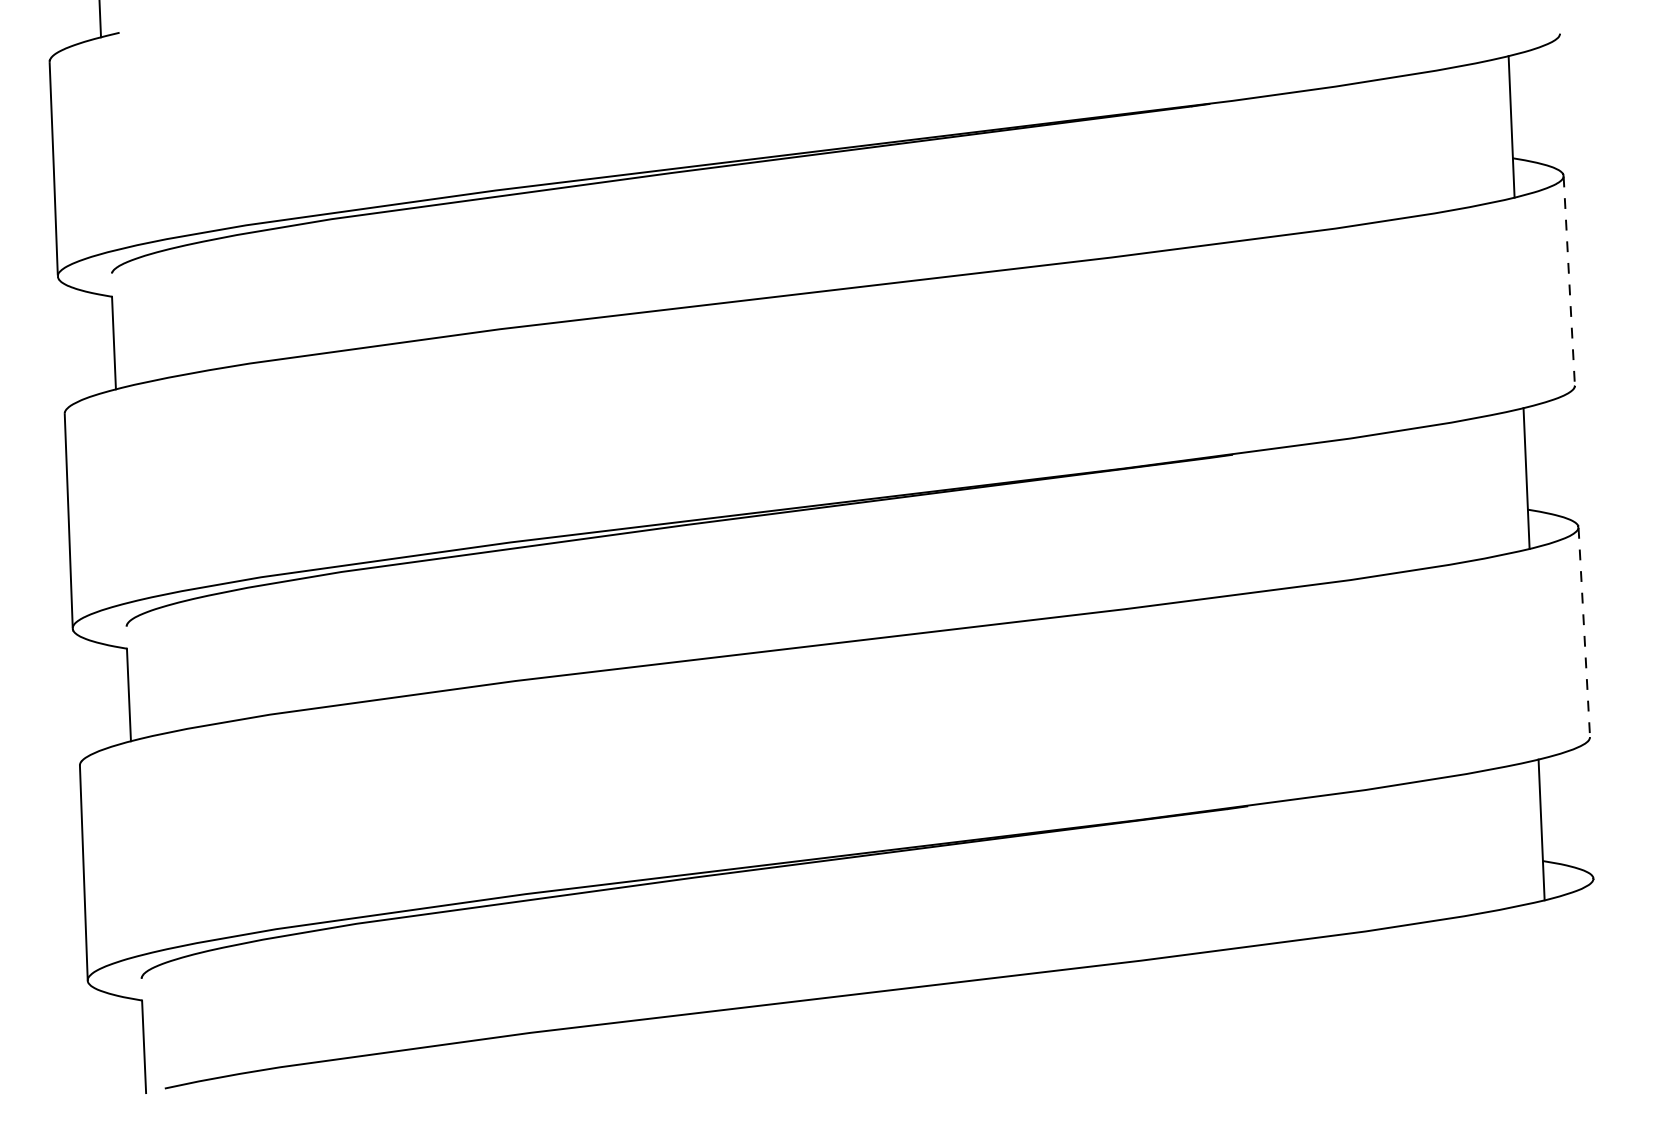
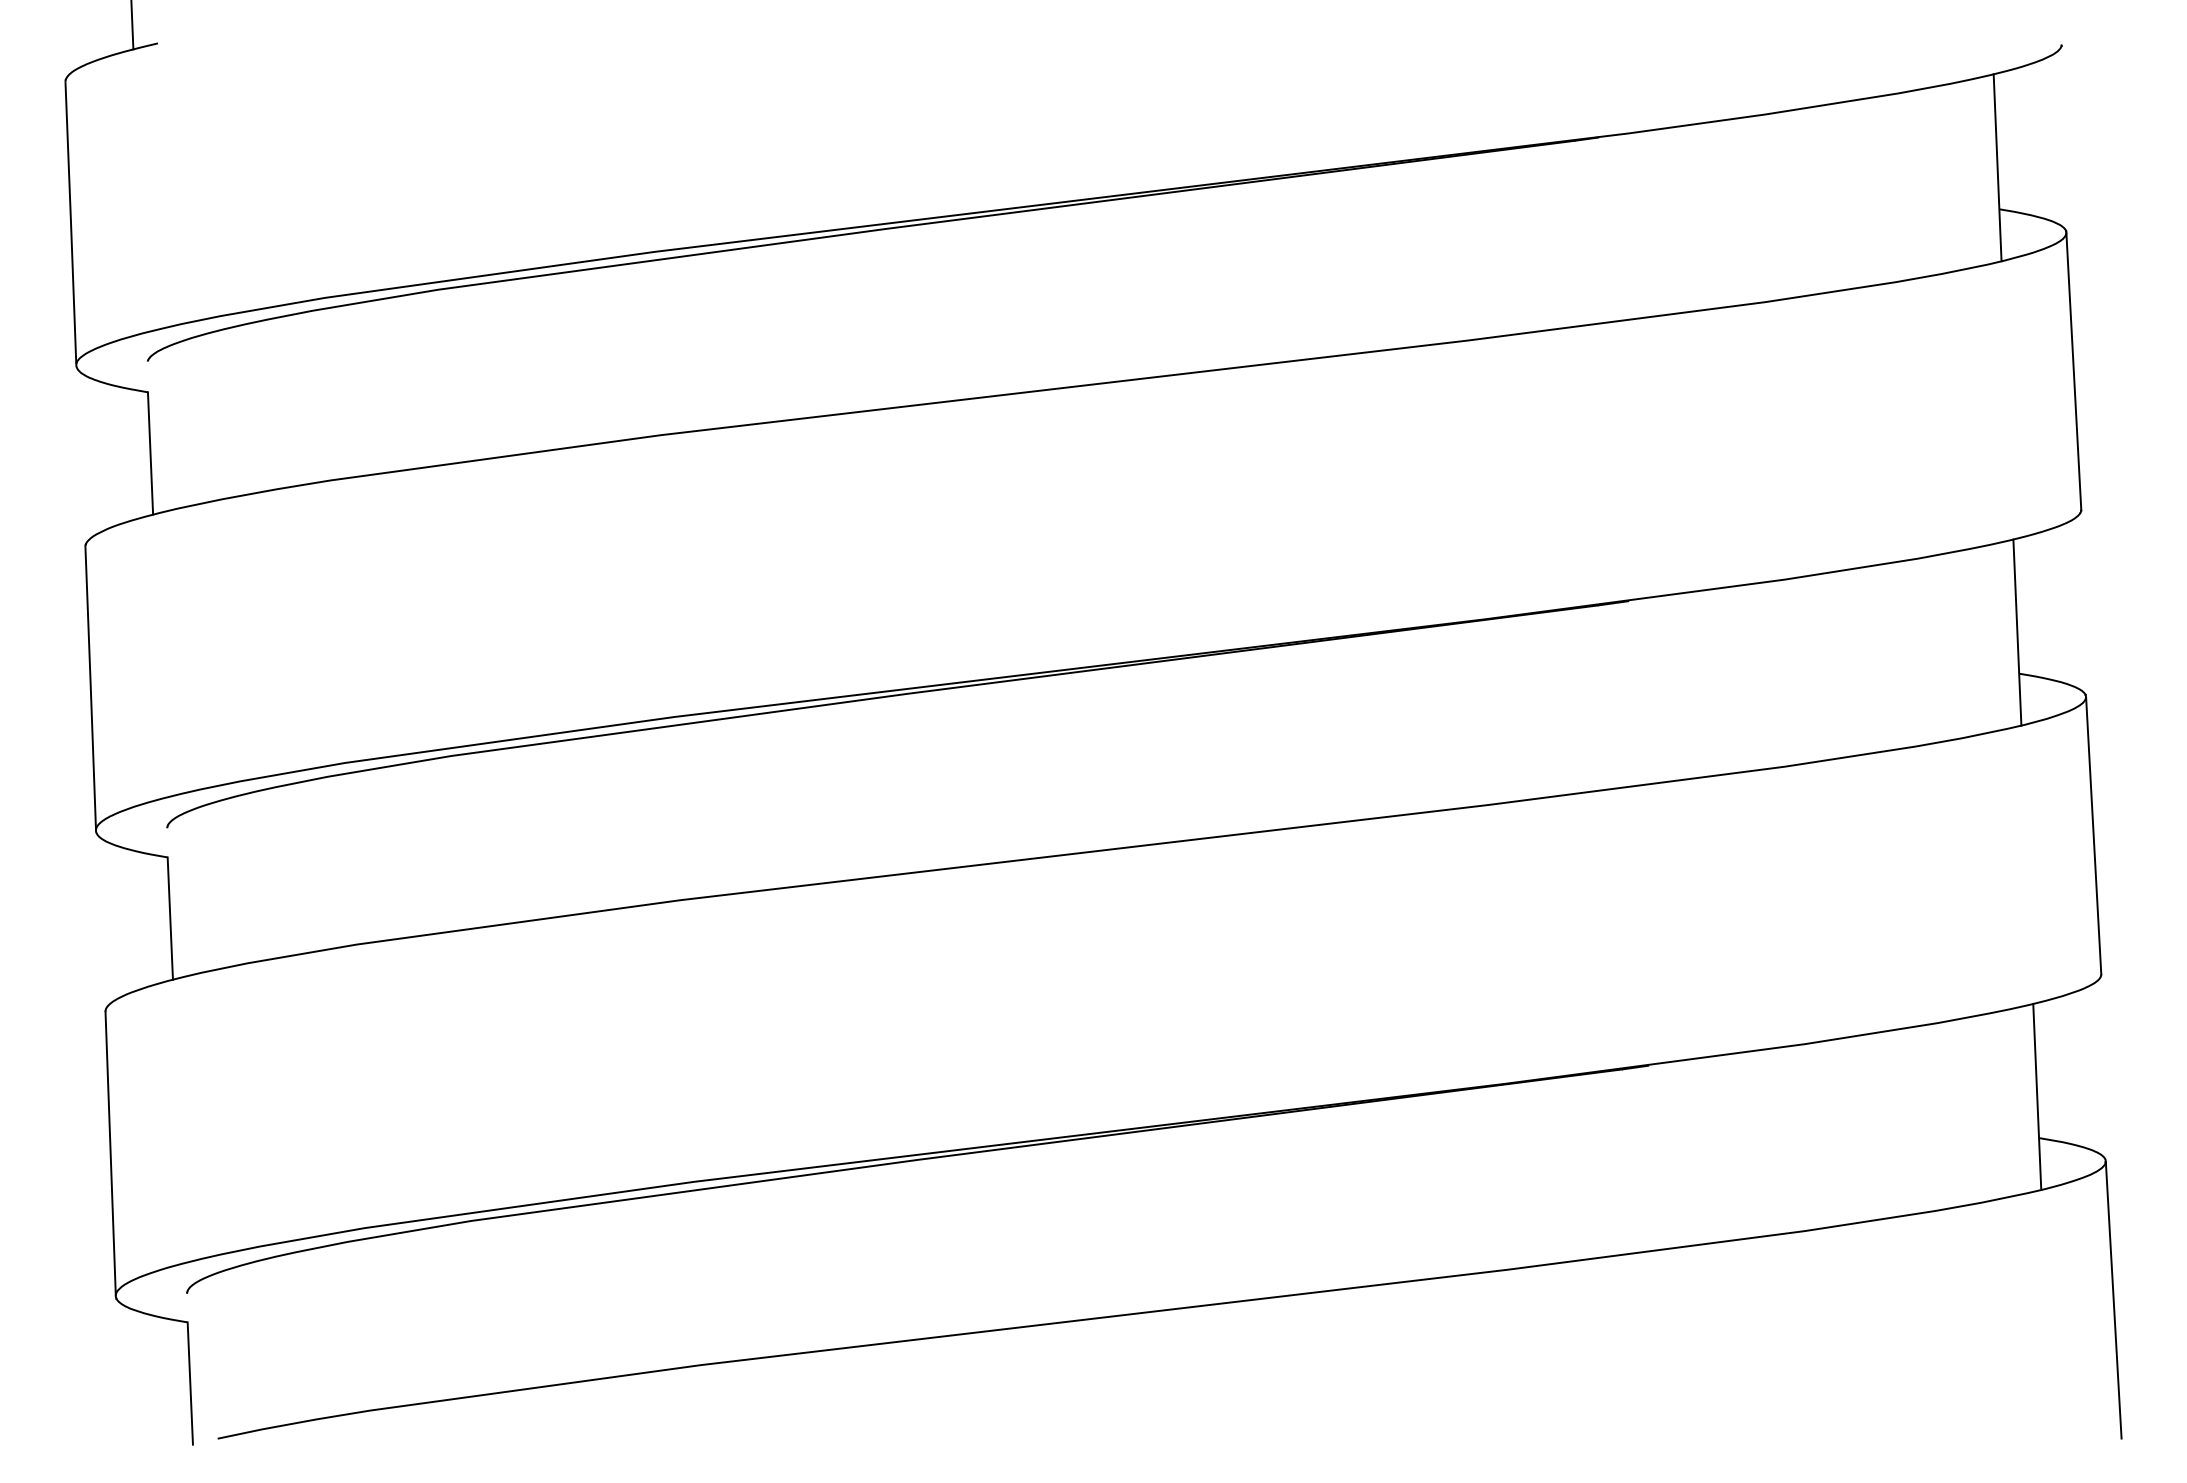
line: (1569, 281) -> (2074, 372), dashed -> solid
line: (1584, 632) -> (2093, 835), dashed -> solid
line: (1599, 983) -> (2113, 1299), added

